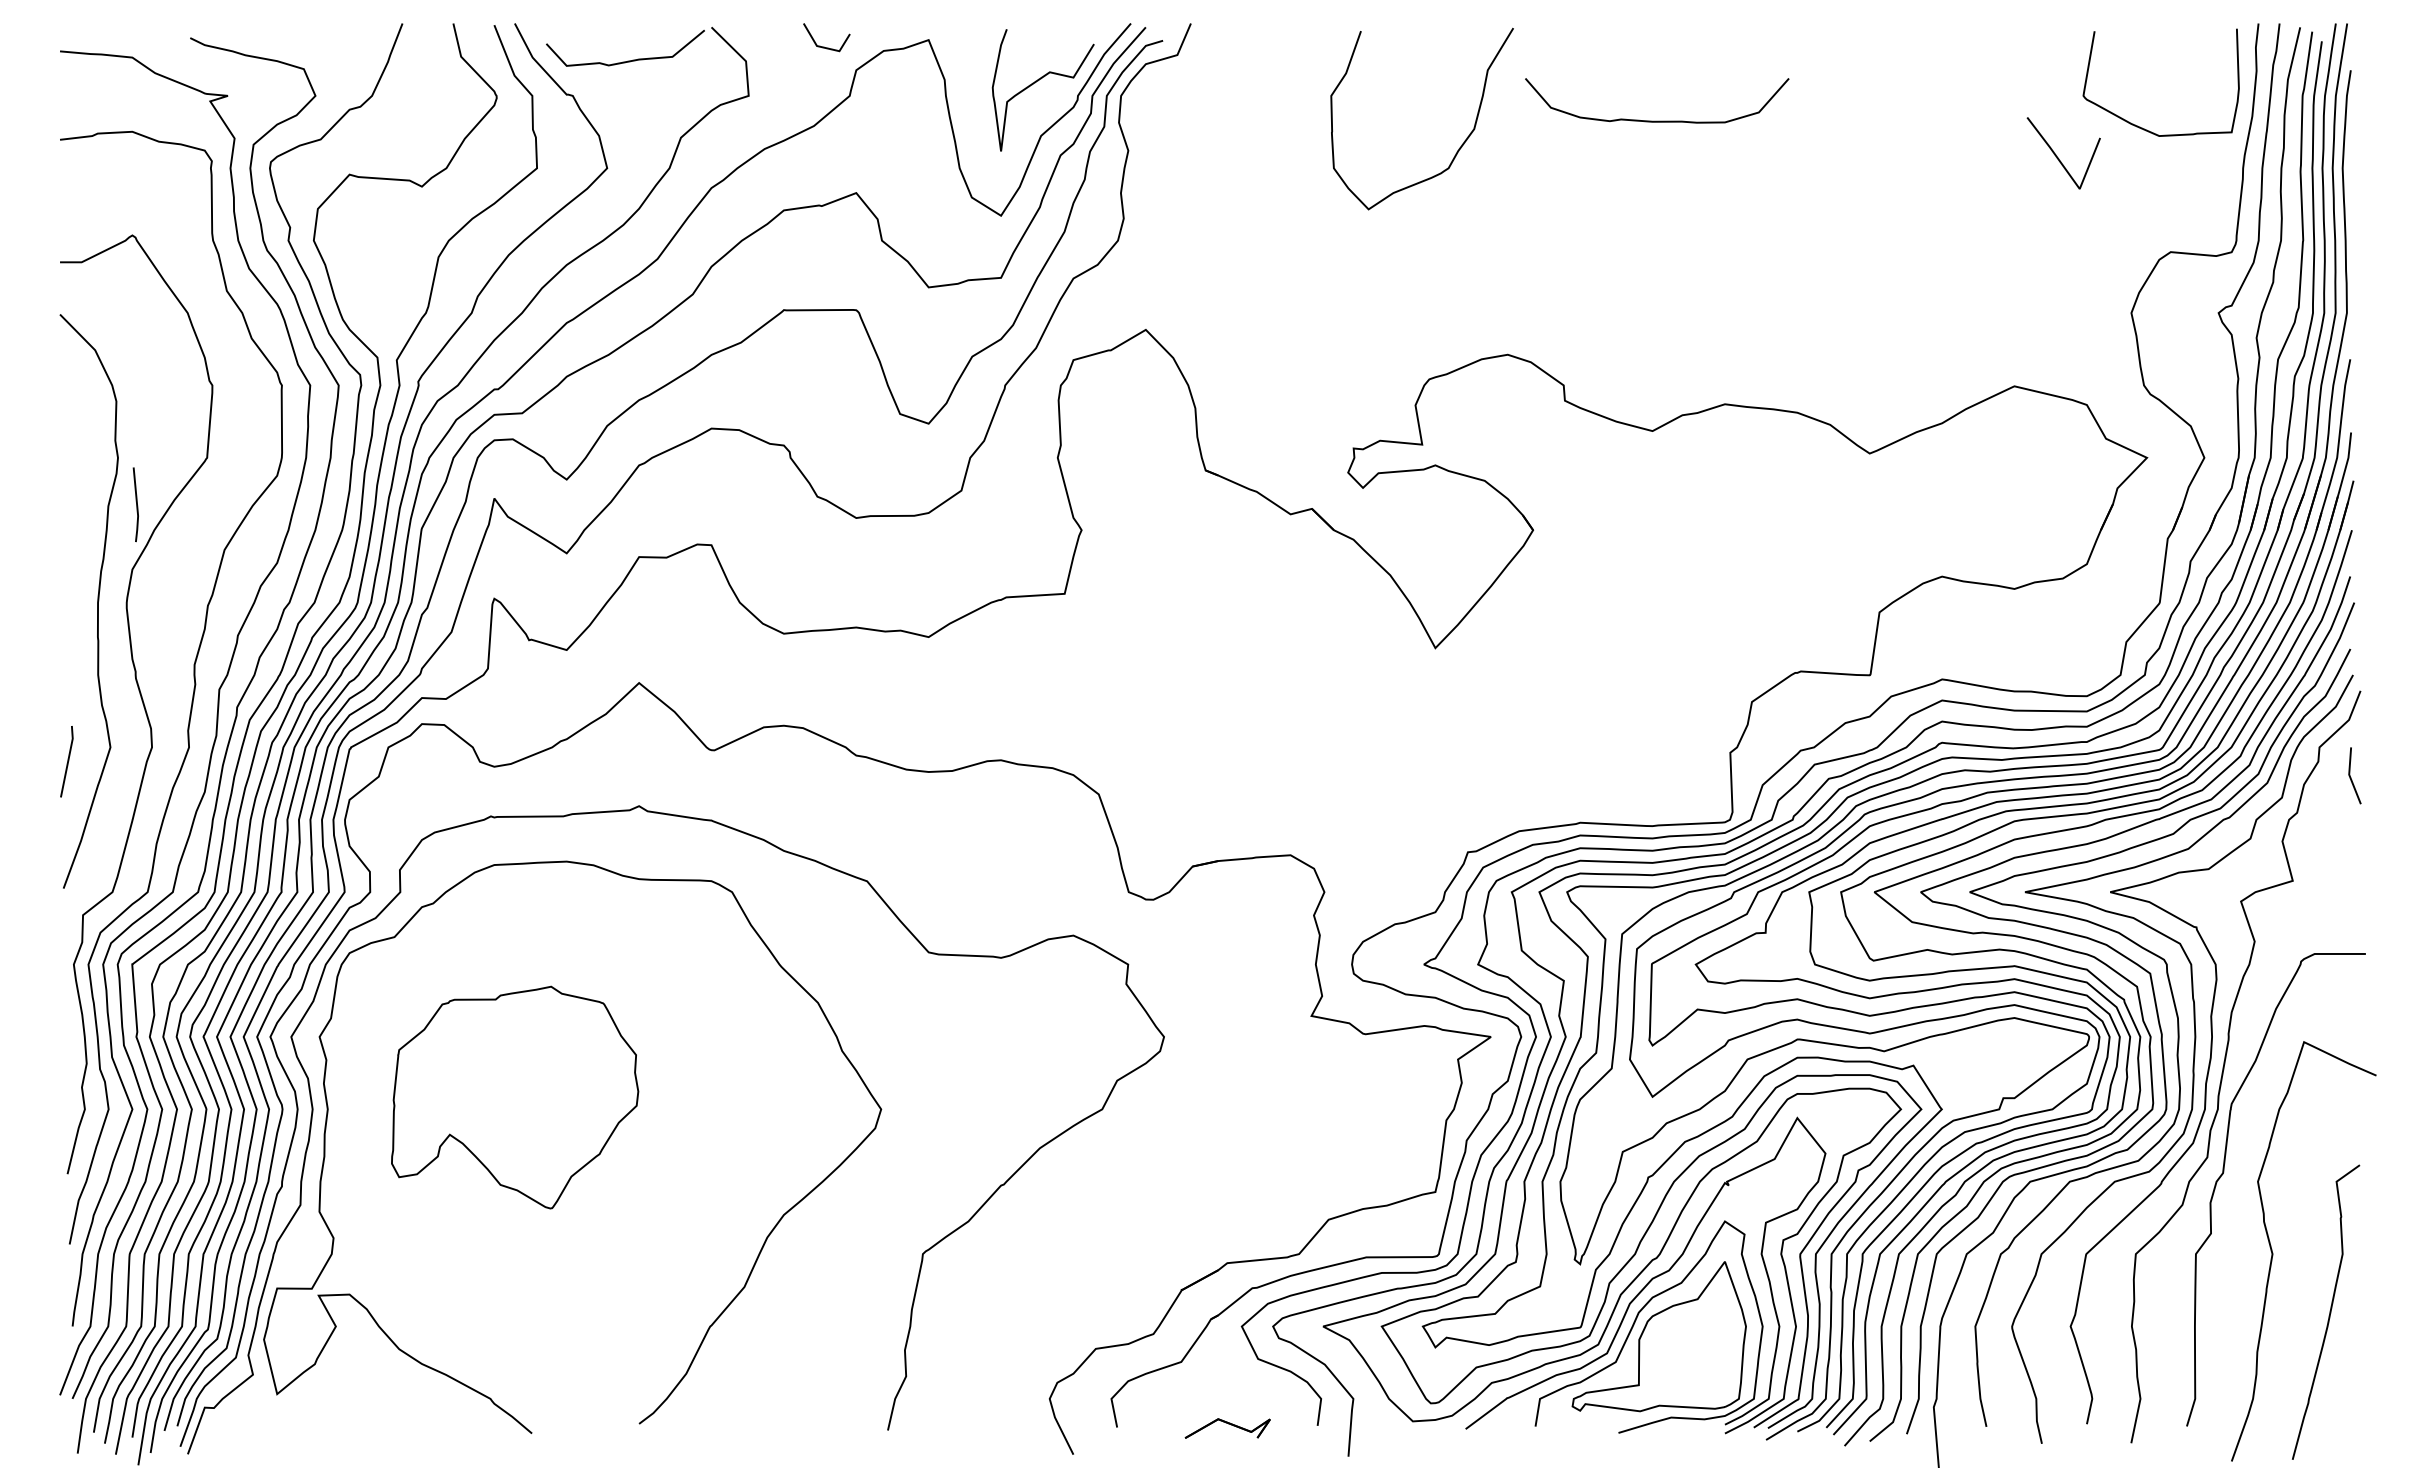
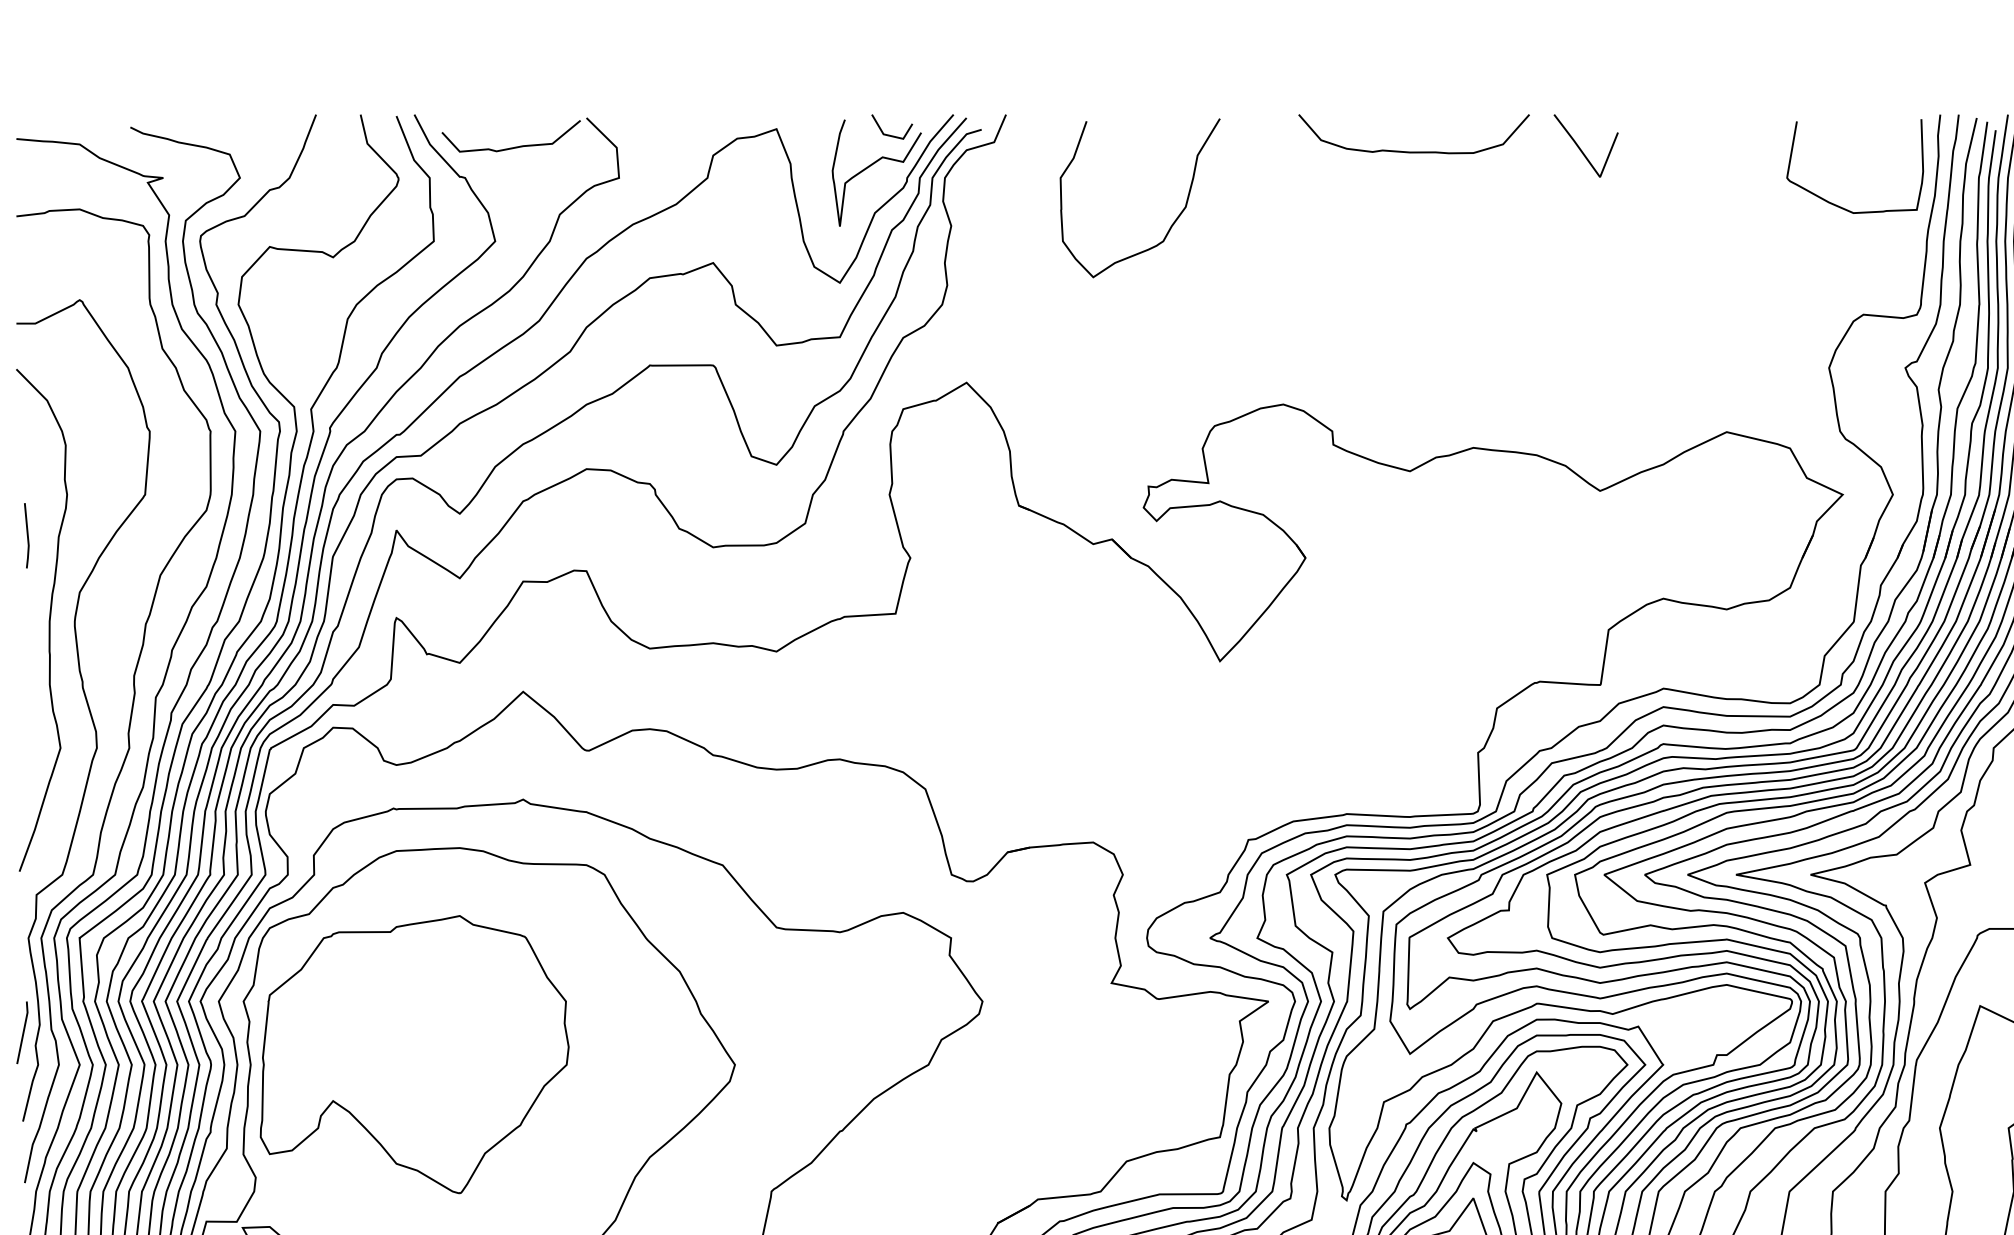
line: (824, 46) -> (890, 134), moved
curve: (1657, 120) -> (1414, 151), moved
curve: (1458, 148) -> (1171, 224), moved
line: (2058, 157) -> (1581, 149), moved
line: (136, 504) -> (27, 535), moved
line: (67, 761) -> (22, 1032), moved
part: (514, 1097) -> (414, 1054), size x1.43

